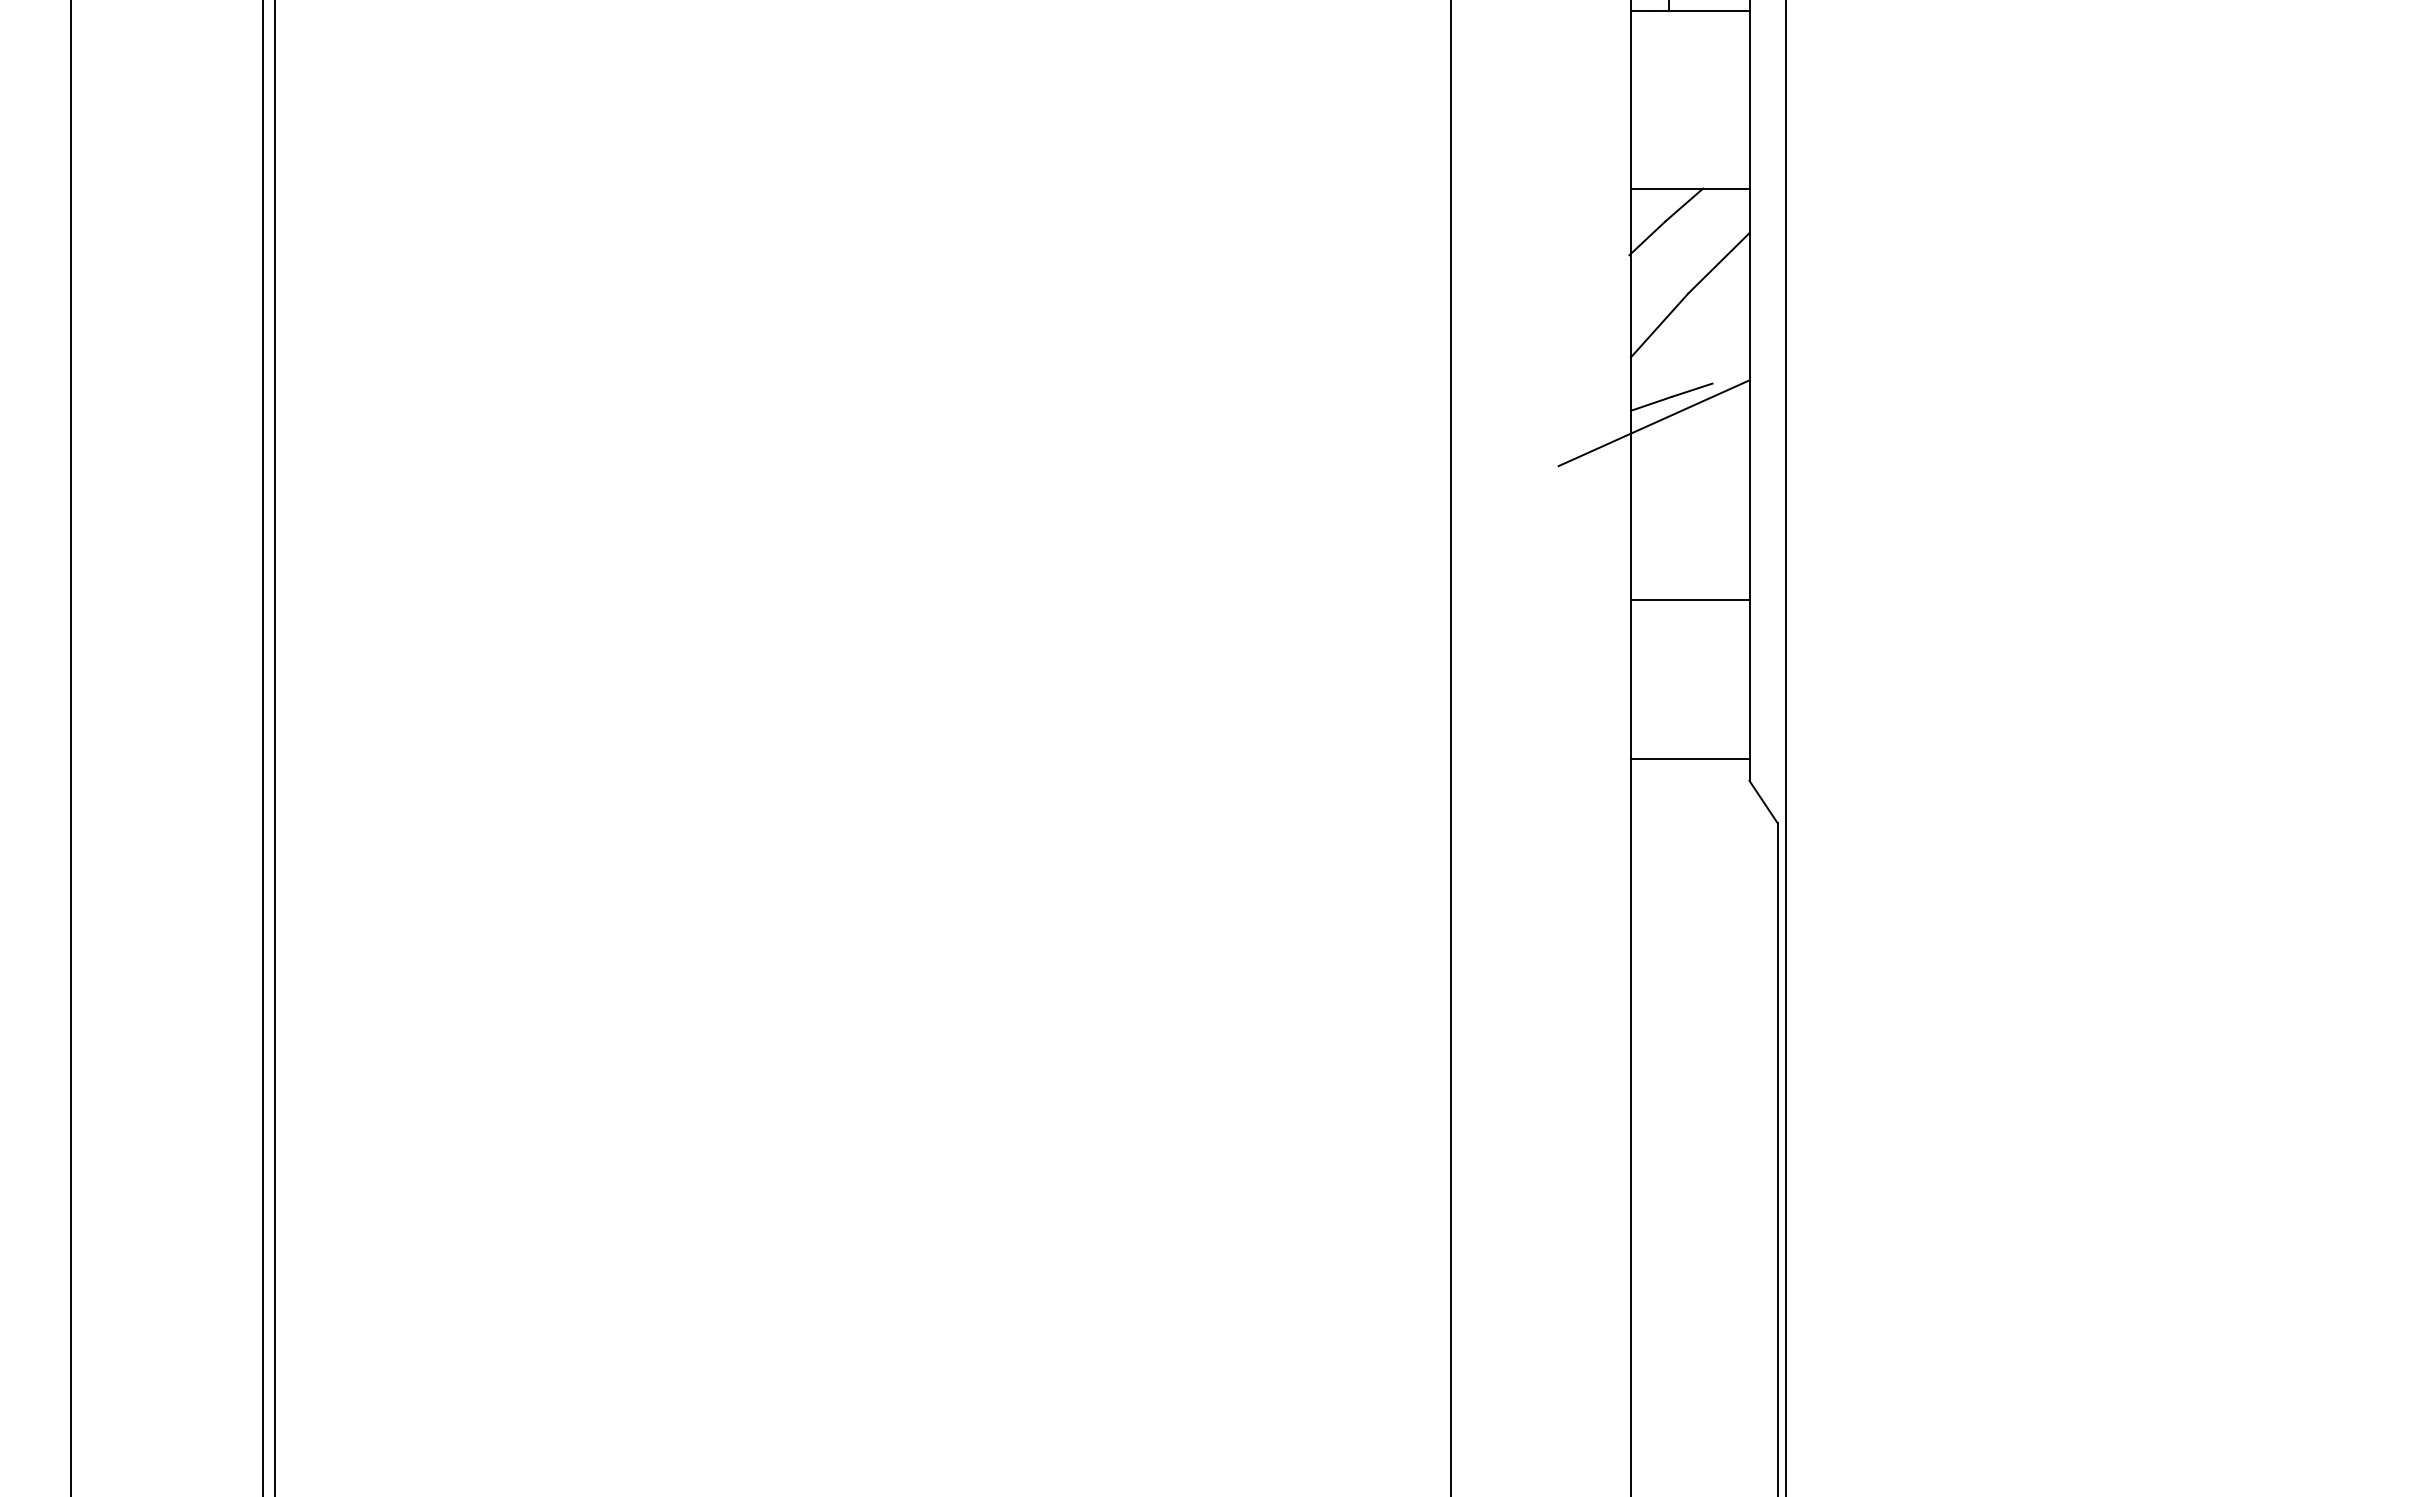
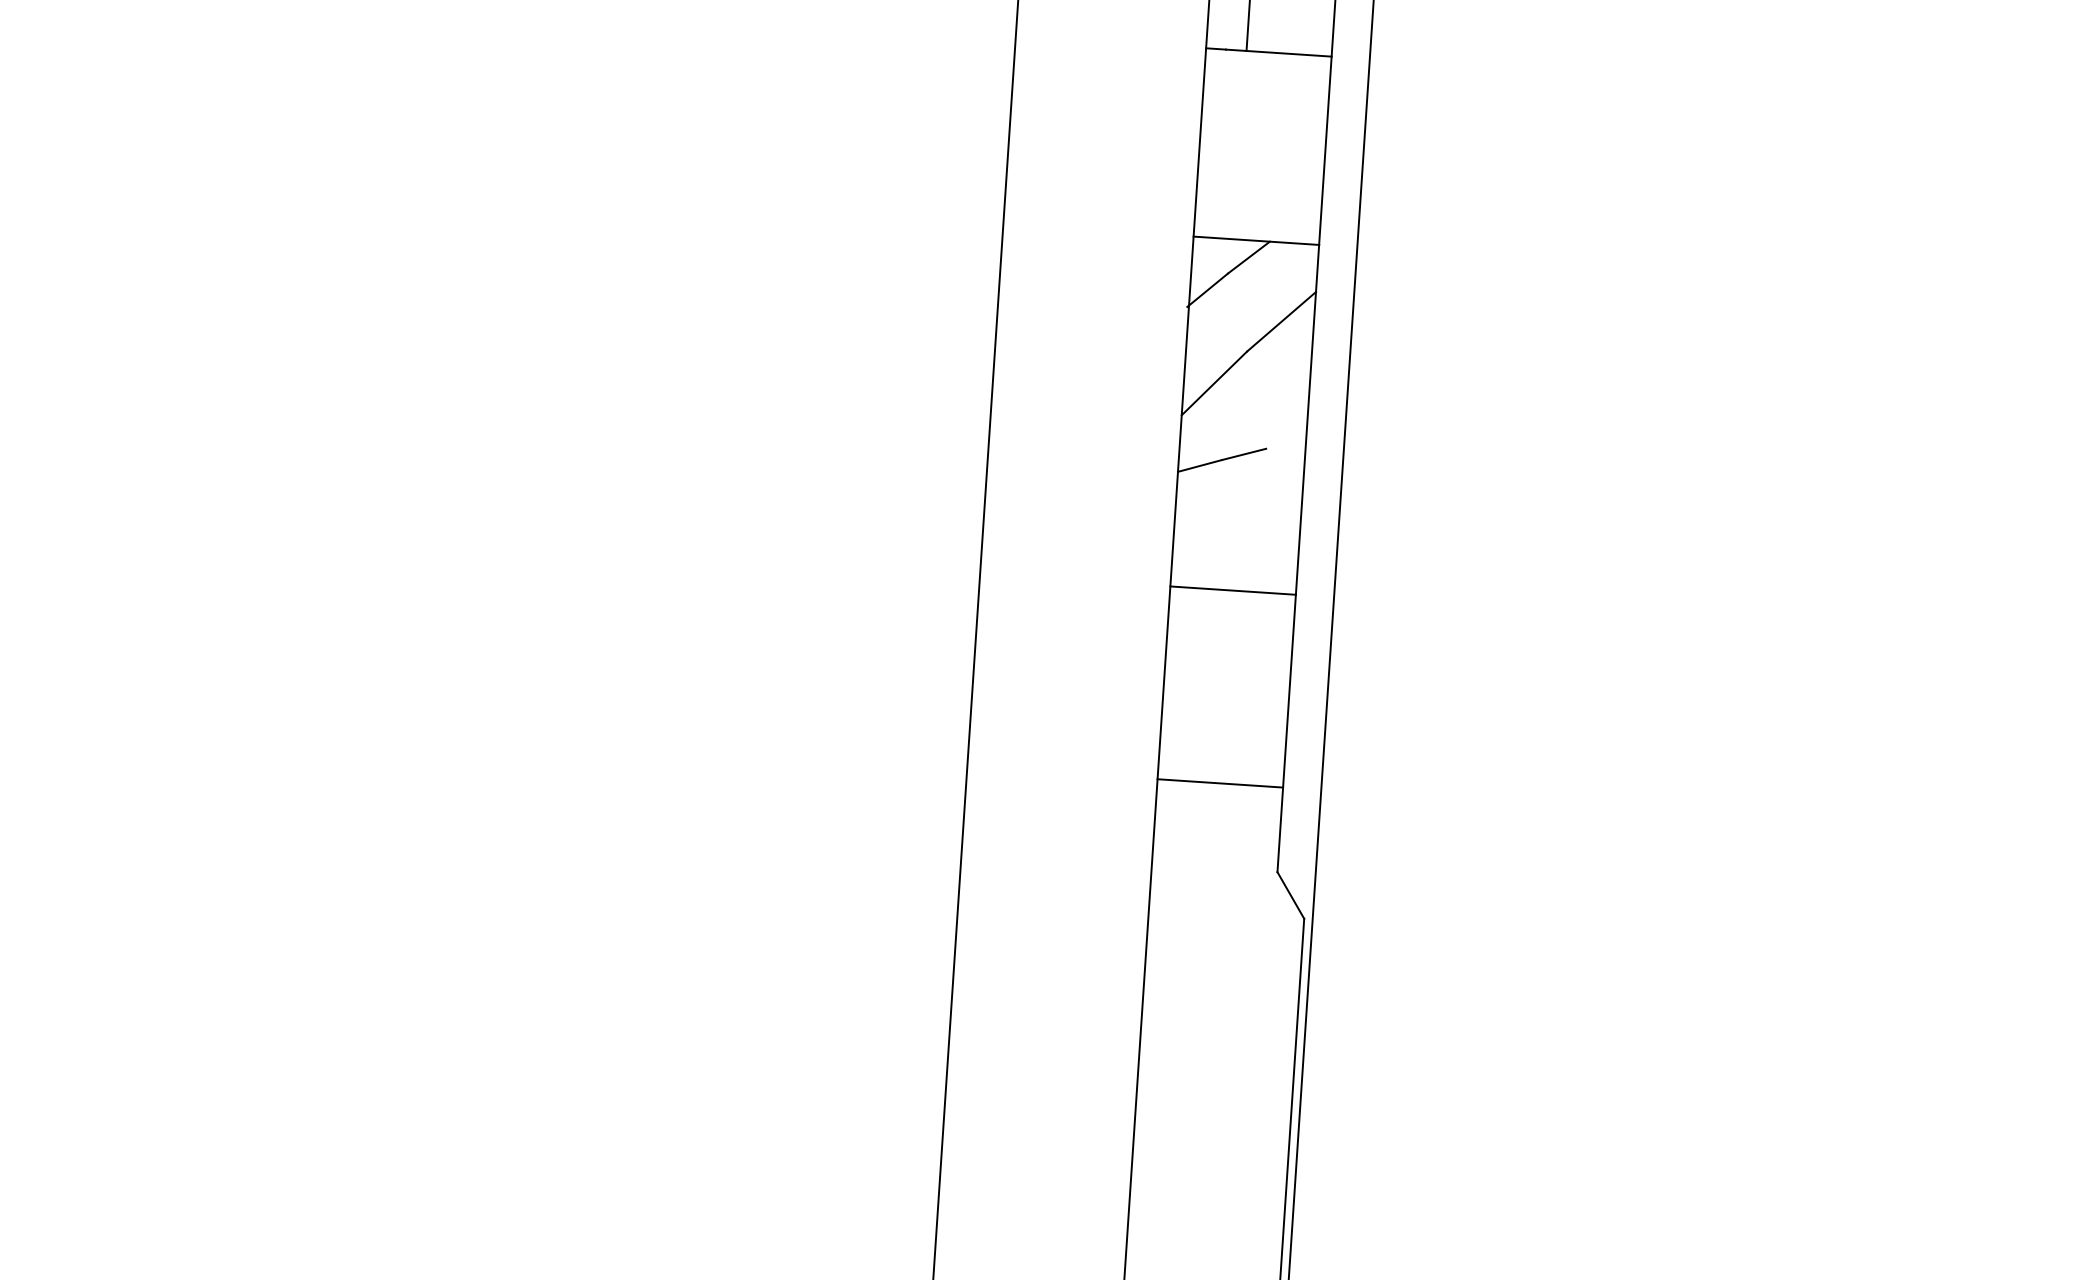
line: (1653, 423) -> (1200, 486), removed
line: (1689, 599) -> (1232, 590), moved
line: (1689, 759) -> (1219, 783), moved

